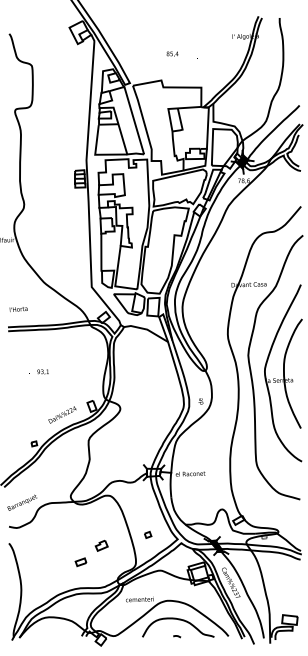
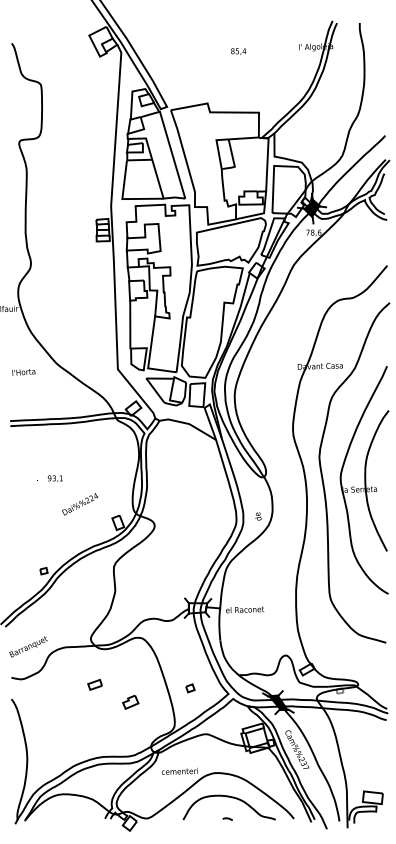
text: (172, 53) -> (238, 50), moved
text: (18, 309) -> (23, 372), moved
text: (62, 414) -> (80, 503), moved
part: (80, 561) -> (94, 683), moved

